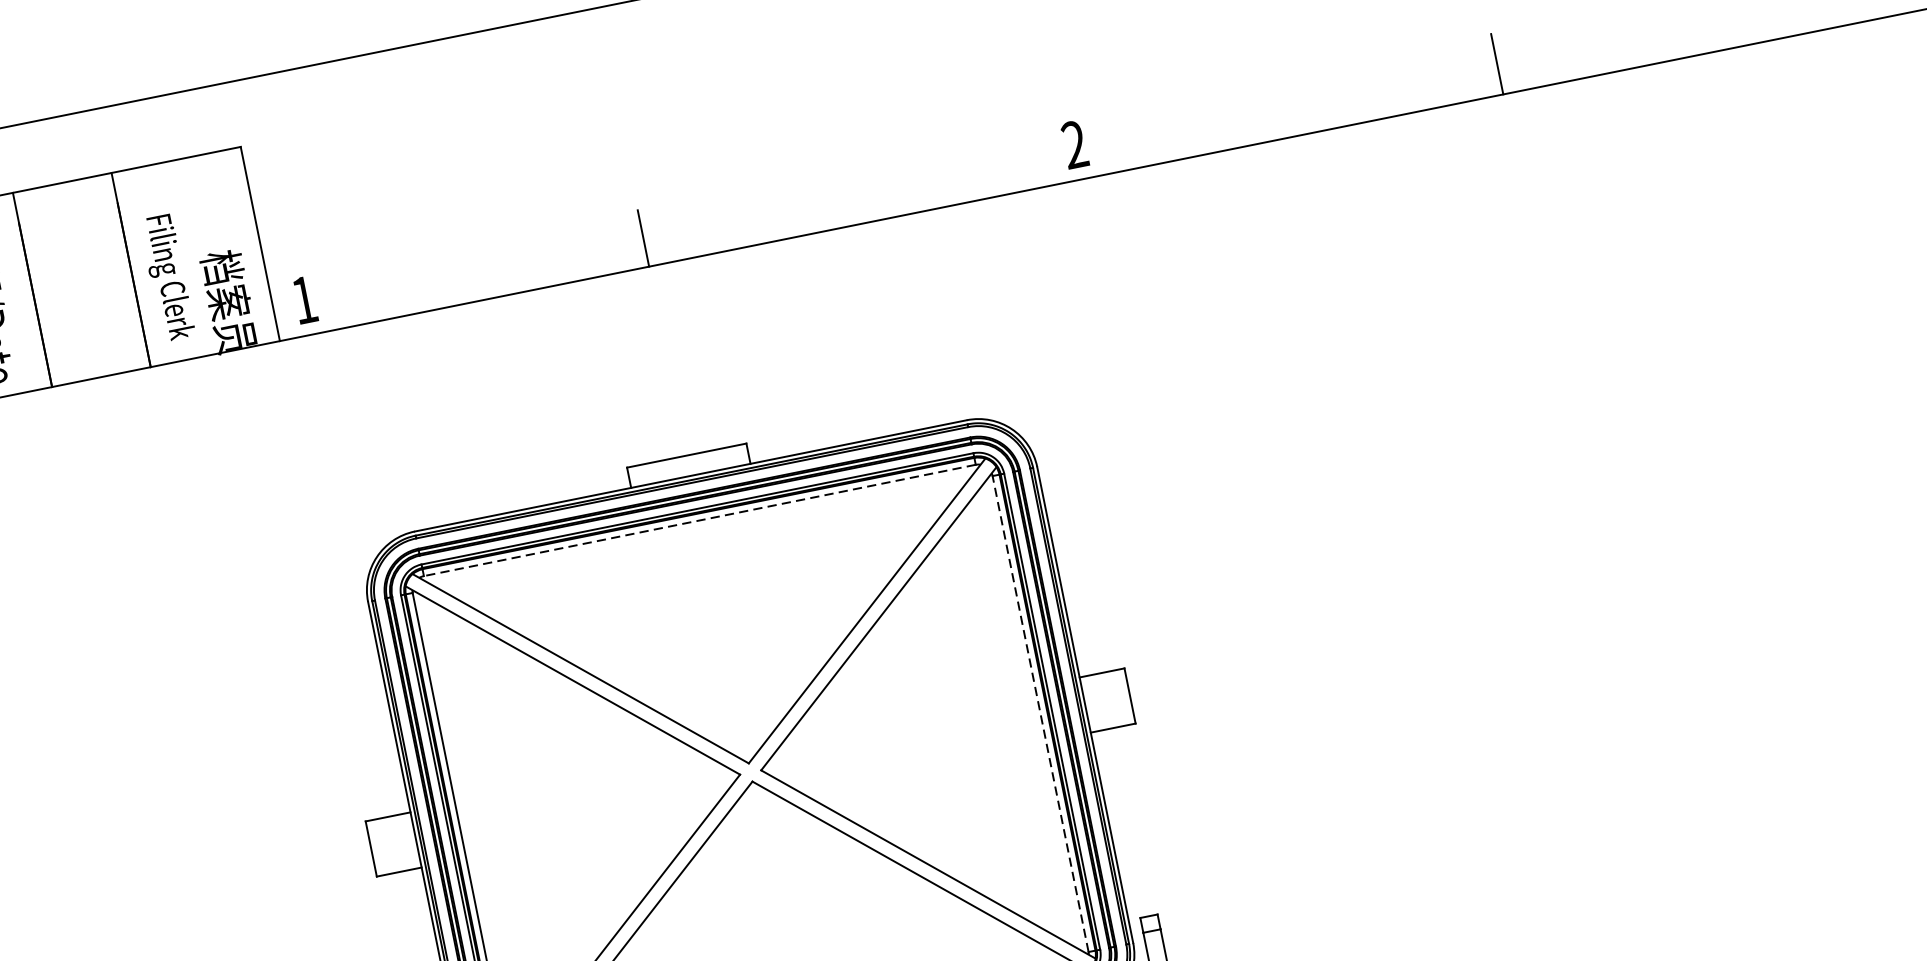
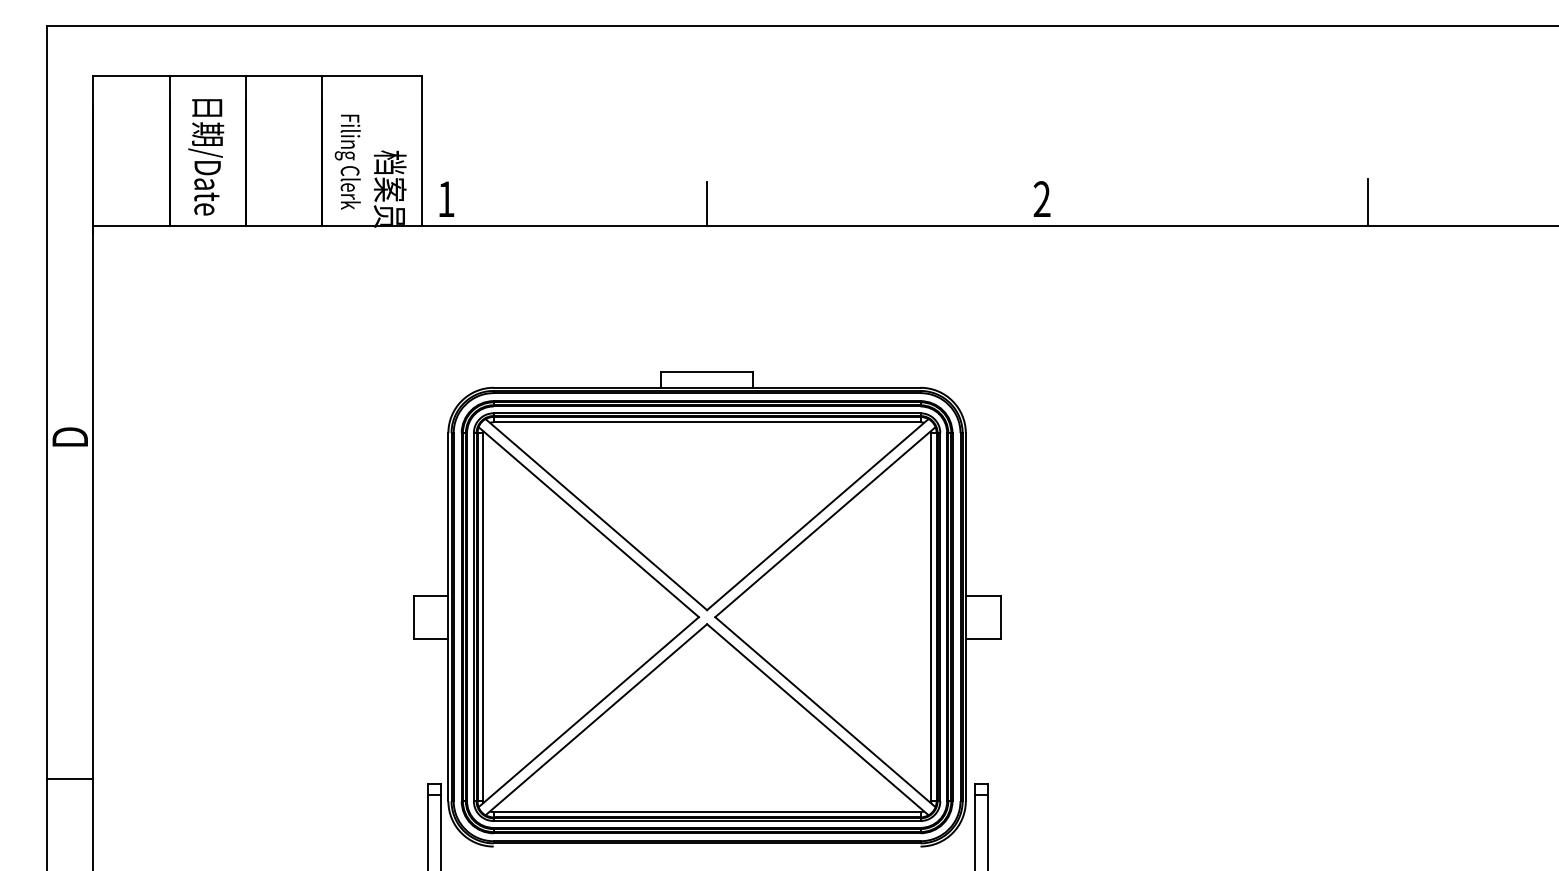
line: (699, 520) -> (706, 422), dashed -> solid
line: (1040, 713) -> (931, 616), dashed -> solid

